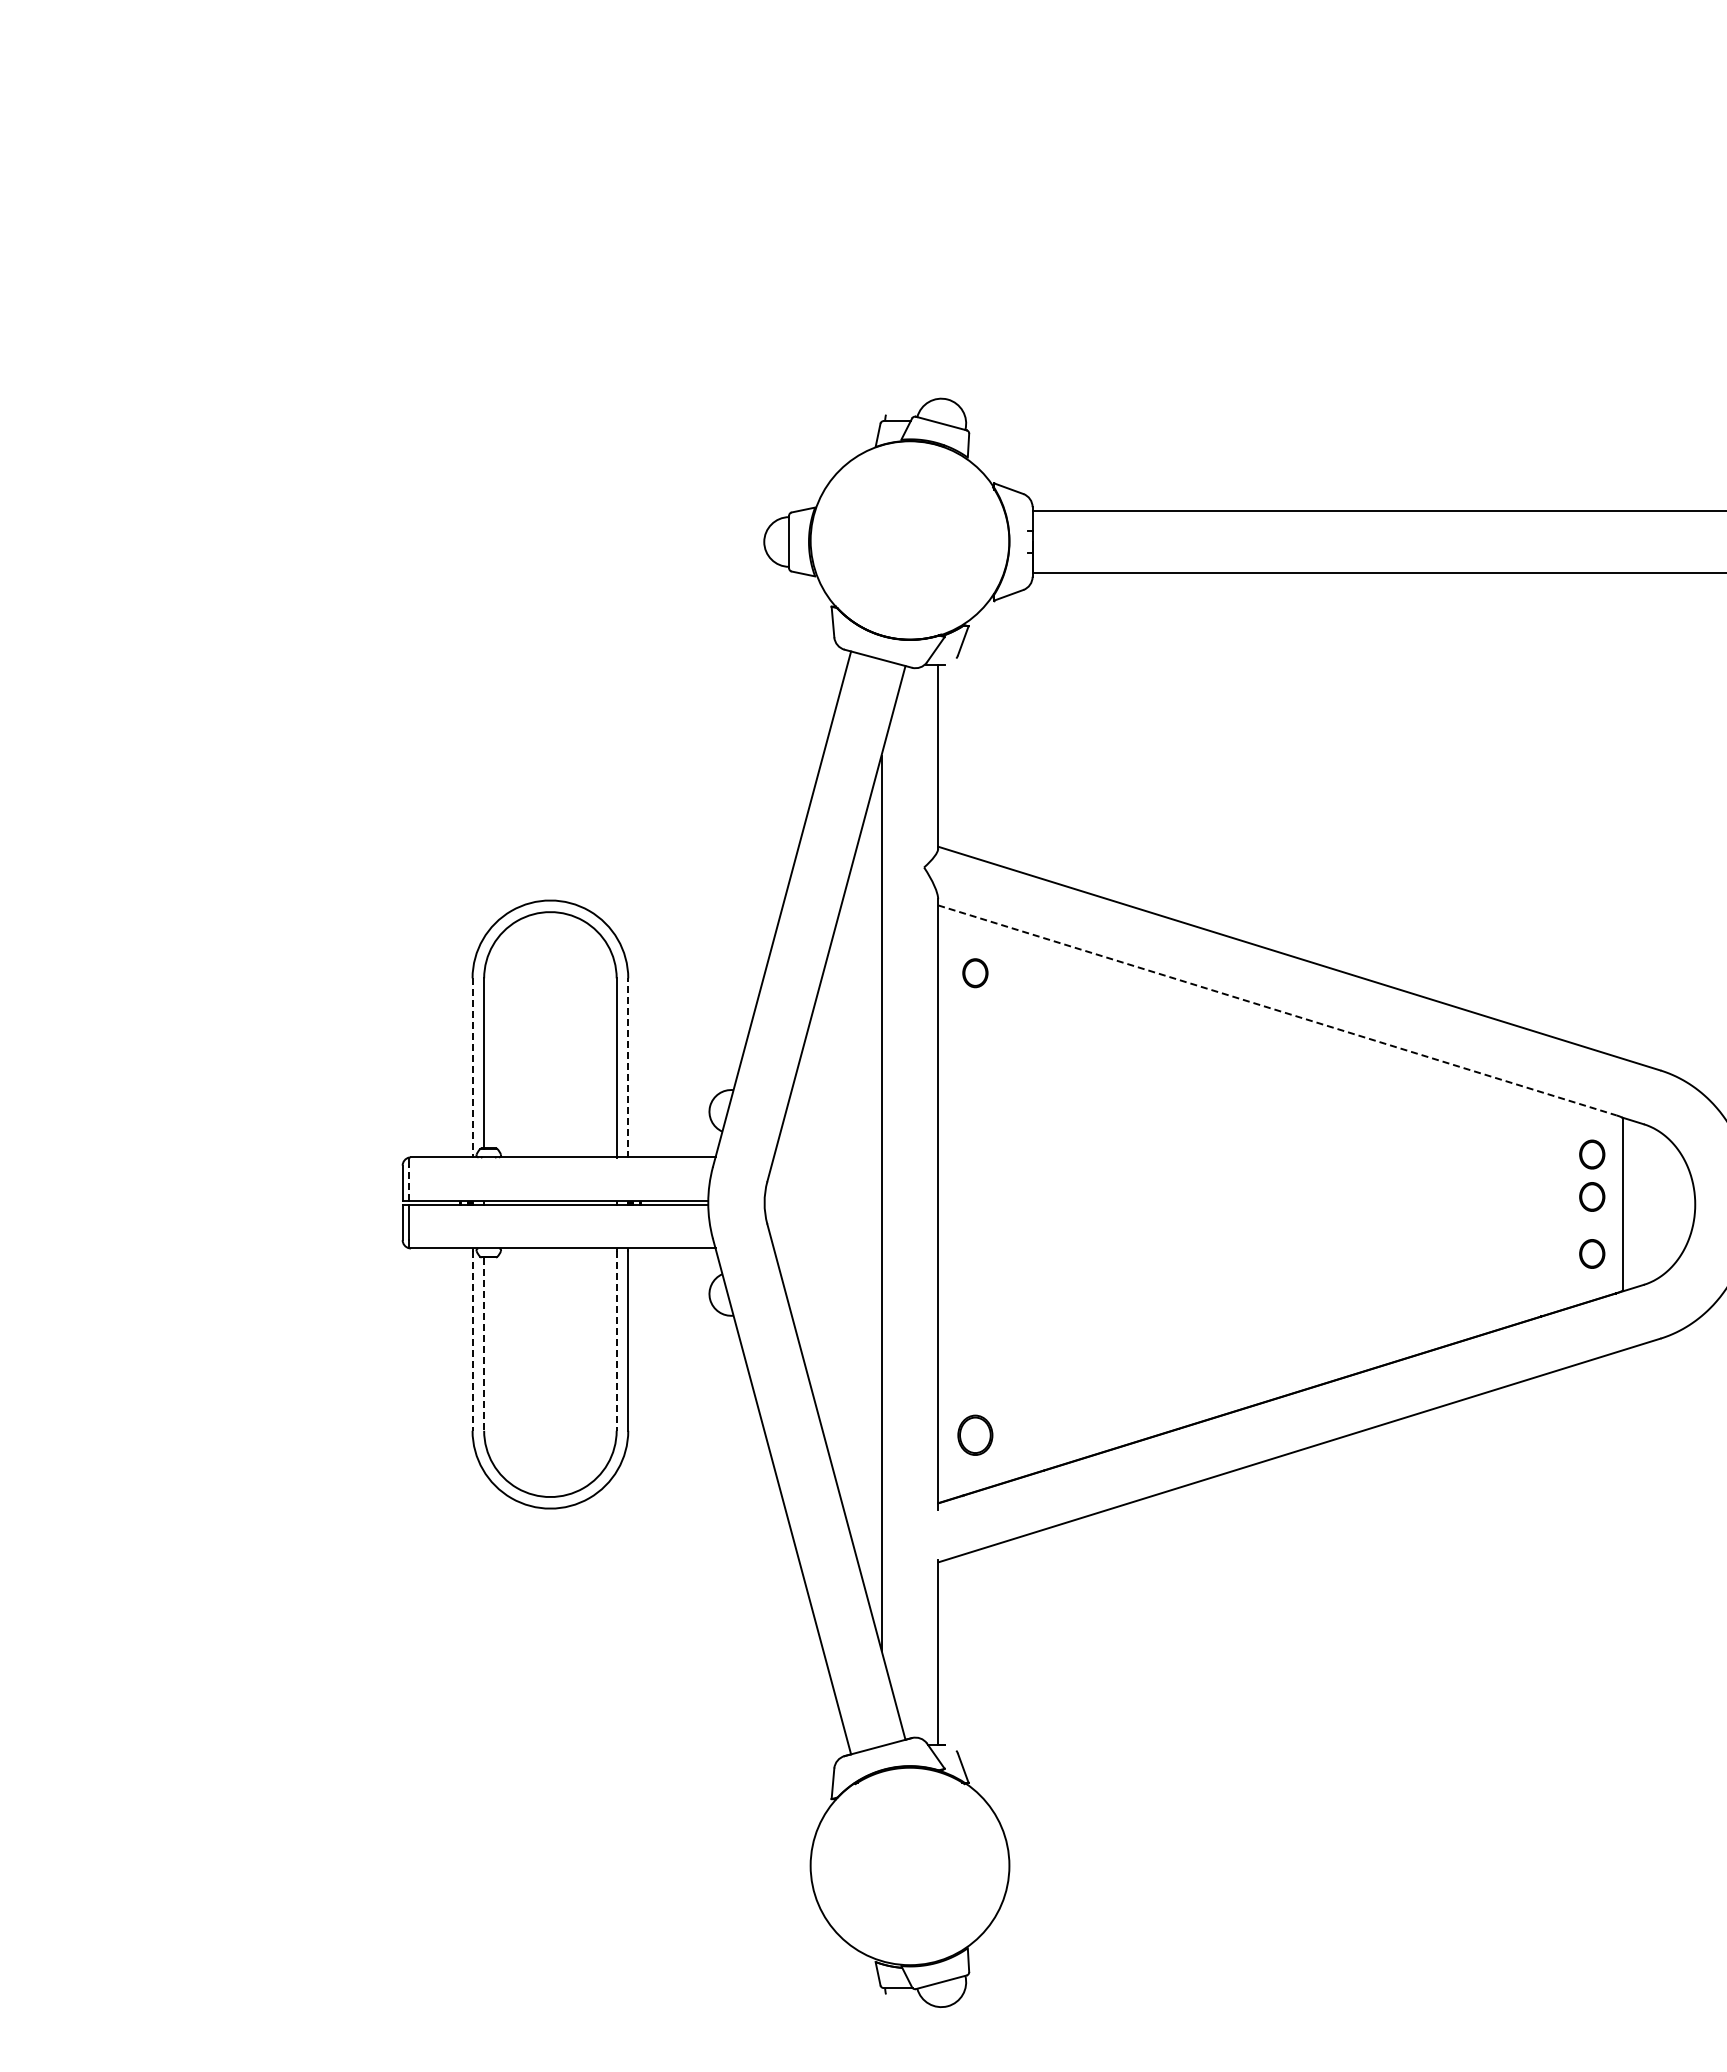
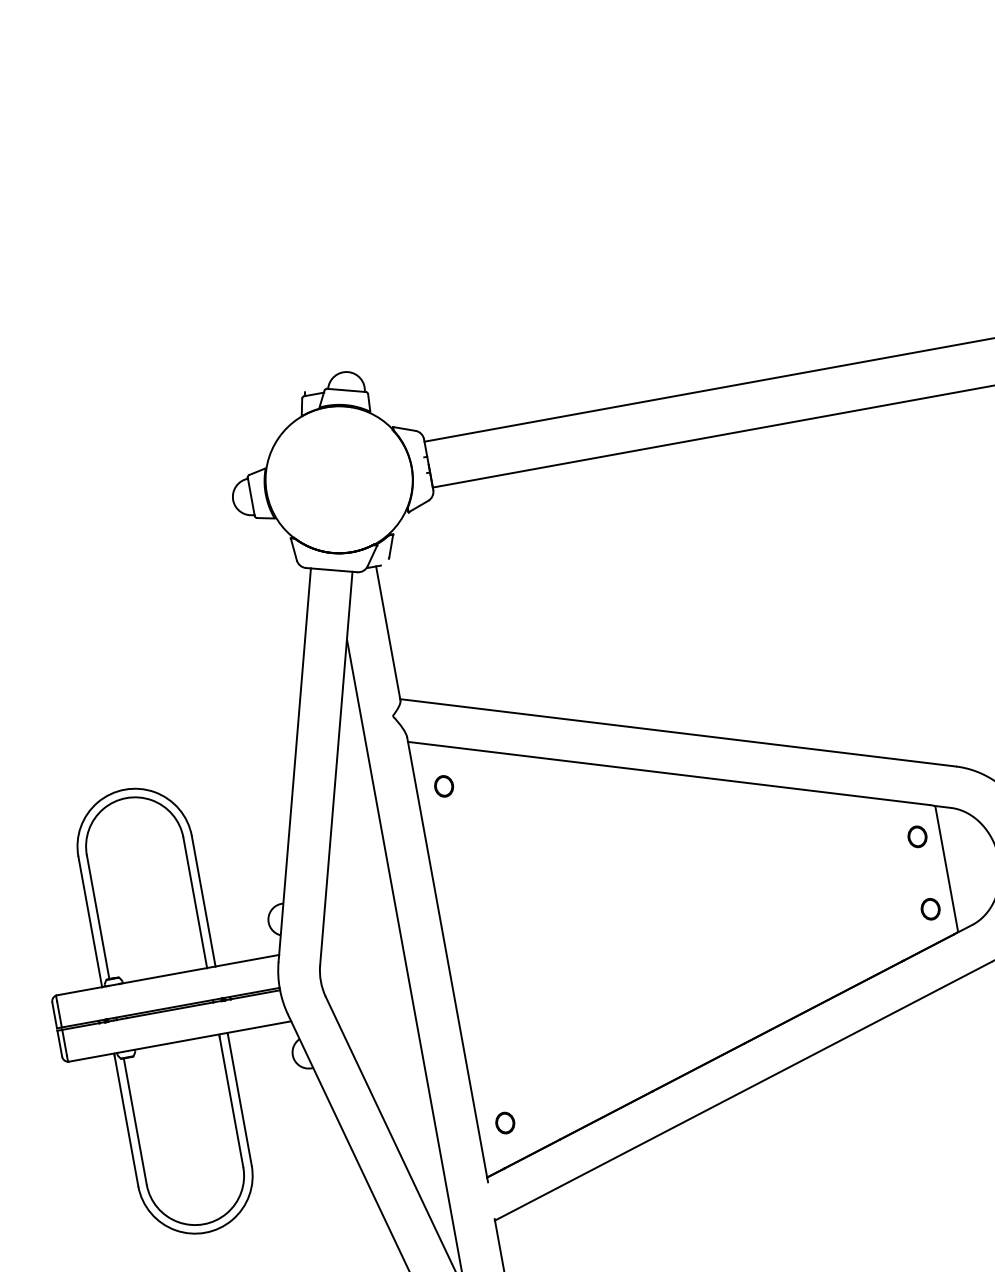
line: (1277, 1010) -> (669, 773), dashed -> solid
line: (472, 1068) -> (90, 922), dashed -> solid
line: (628, 1068) -> (203, 901), dashed -> solid
line: (409, 1183) -> (59, 1014), dashed -> solid
part: (1592, 1196) -> (923, 867), removed
line: (472, 1341) -> (126, 1121), dashed -> solid
line: (616, 1341) -> (231, 1102), dashed -> solid
line: (484, 1344) -> (135, 1121), dashed -> solid
part: (975, 1435) -> (505, 1123), size x0.71

